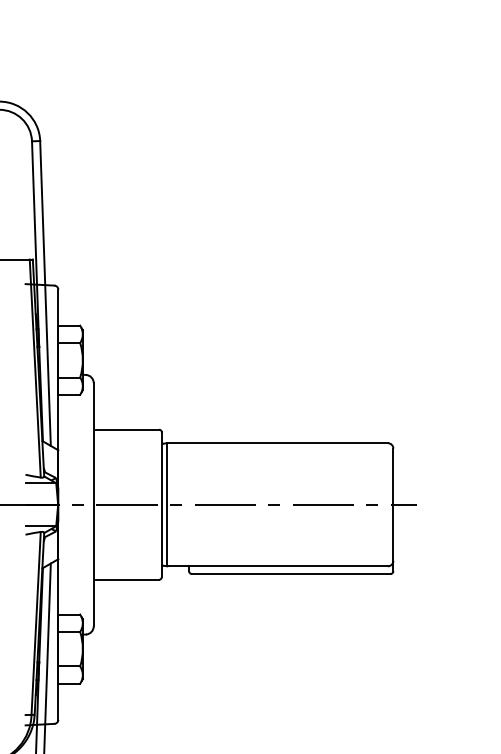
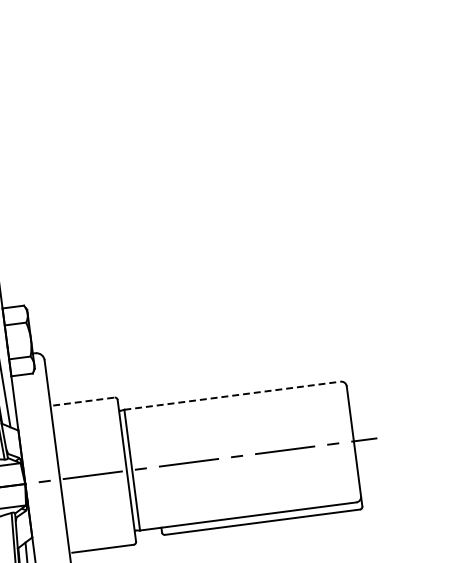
line: (128, 429) -> (84, 401), solid -> dashed
line: (278, 443) -> (233, 395), solid -> dashed

